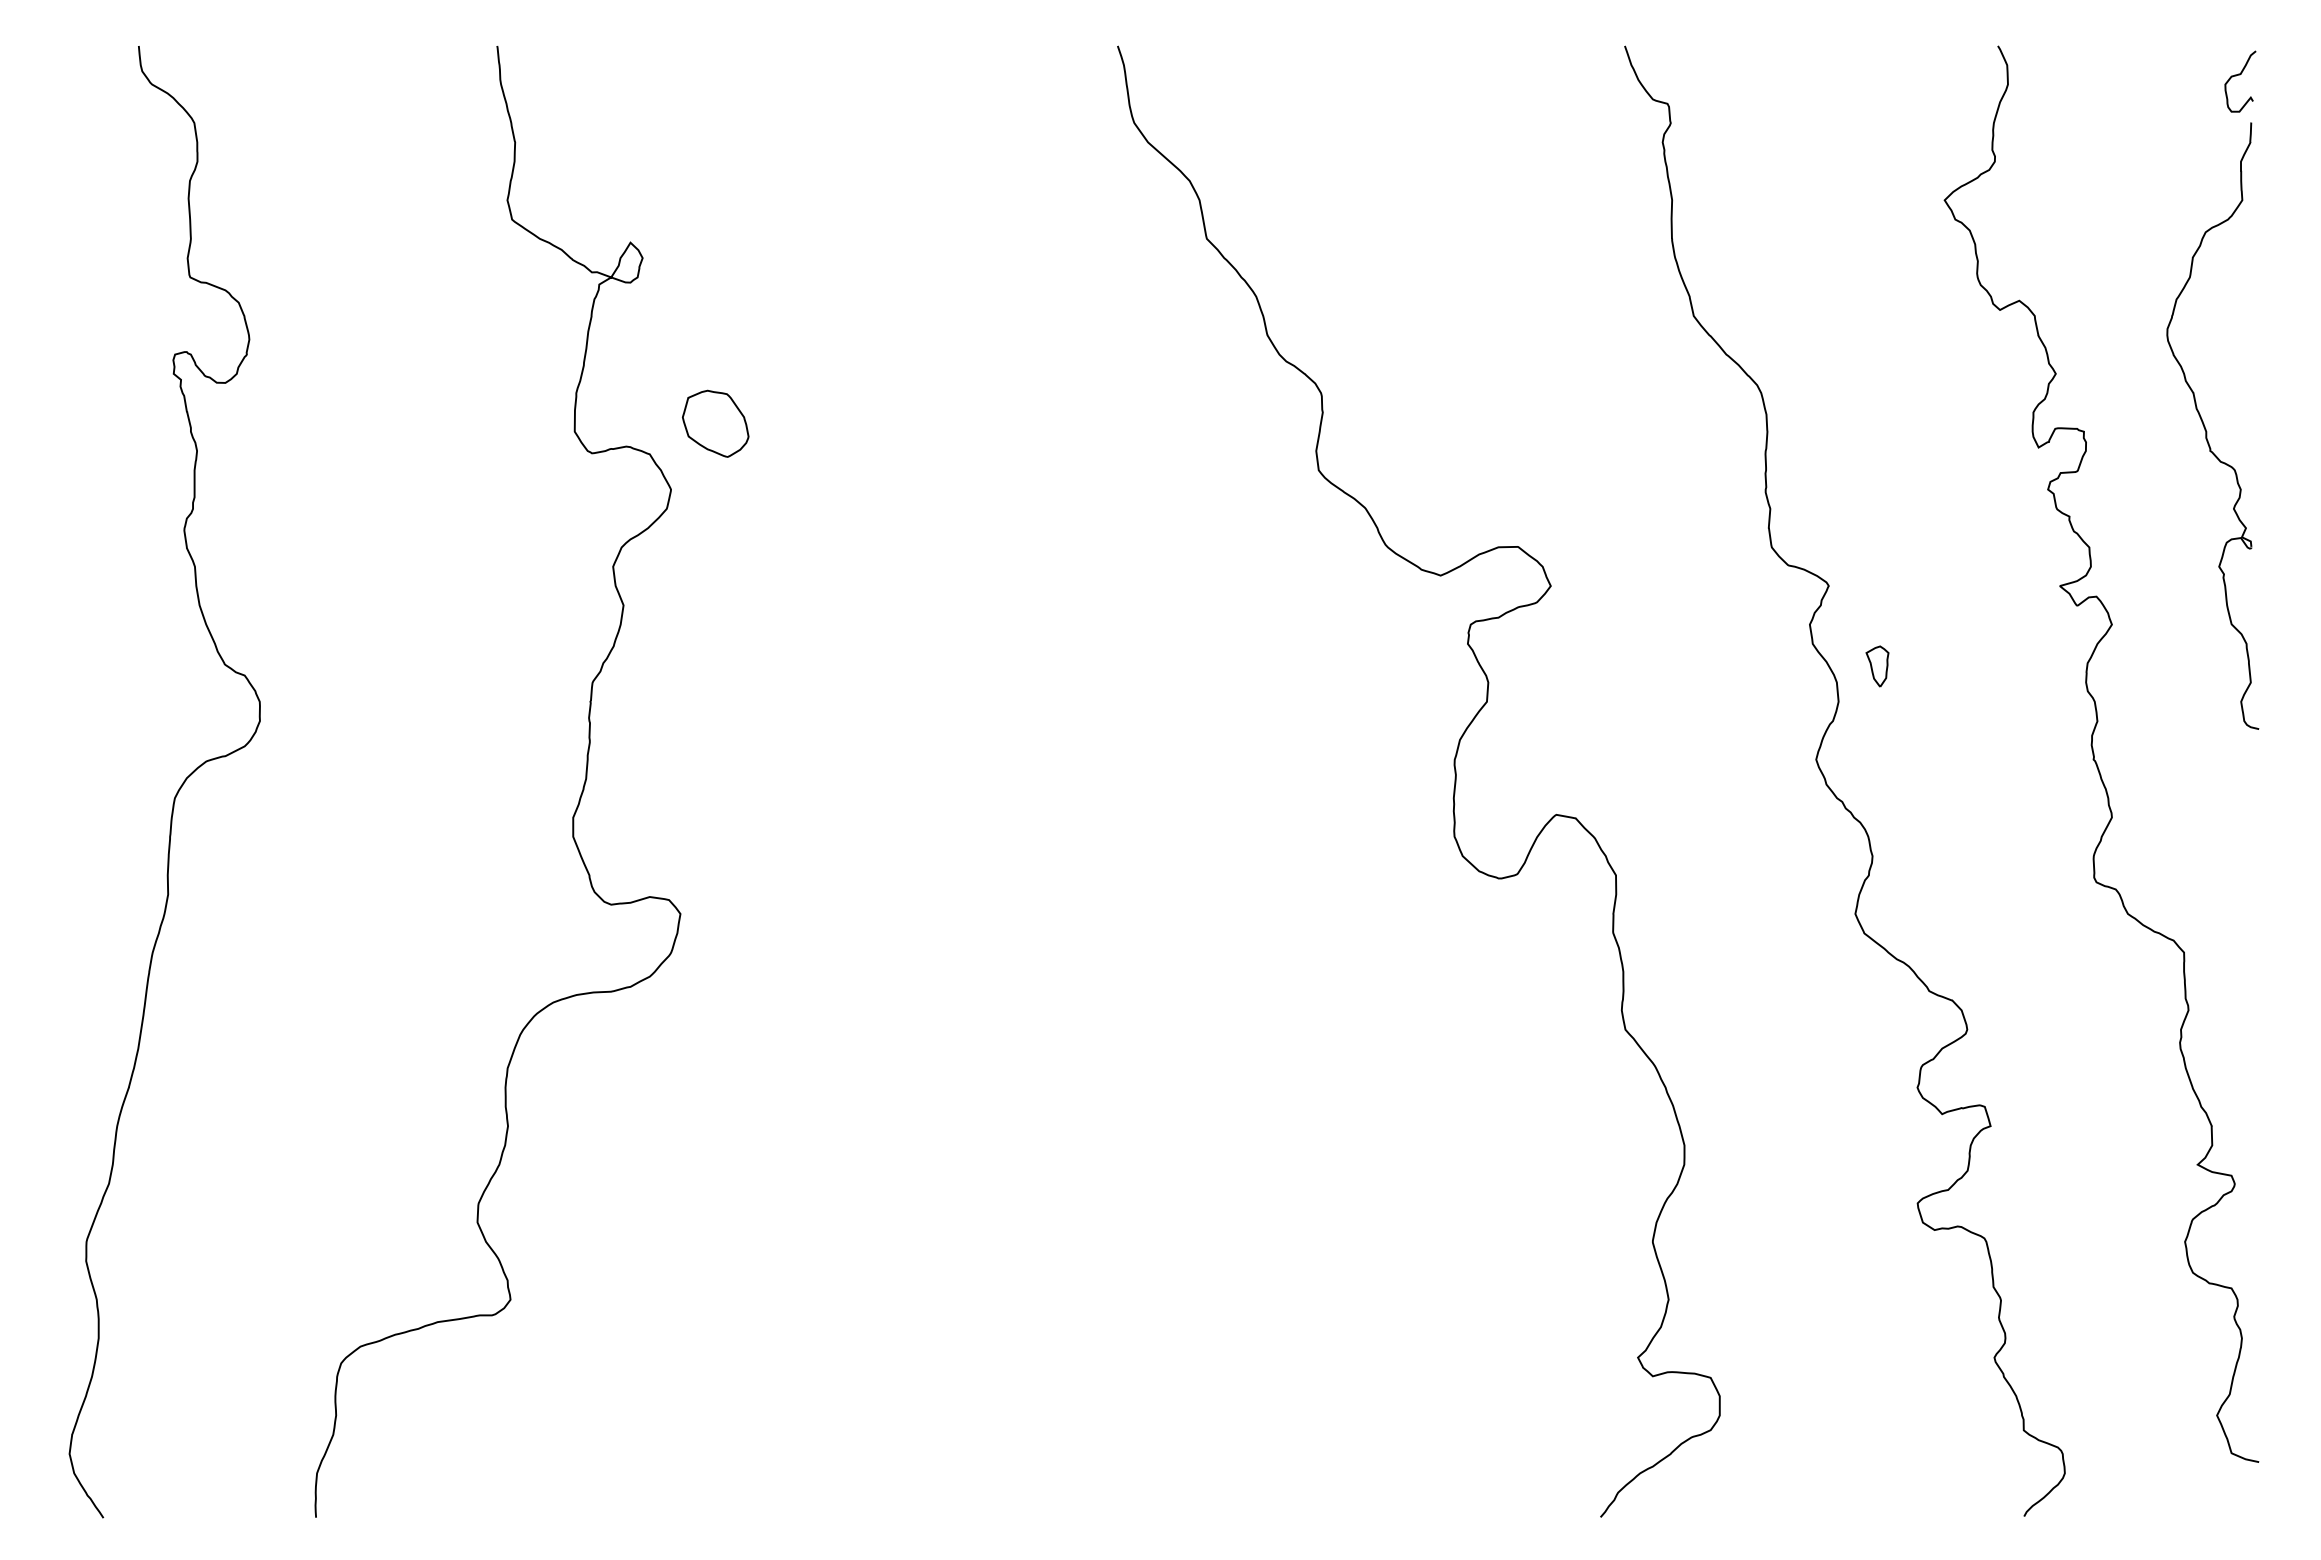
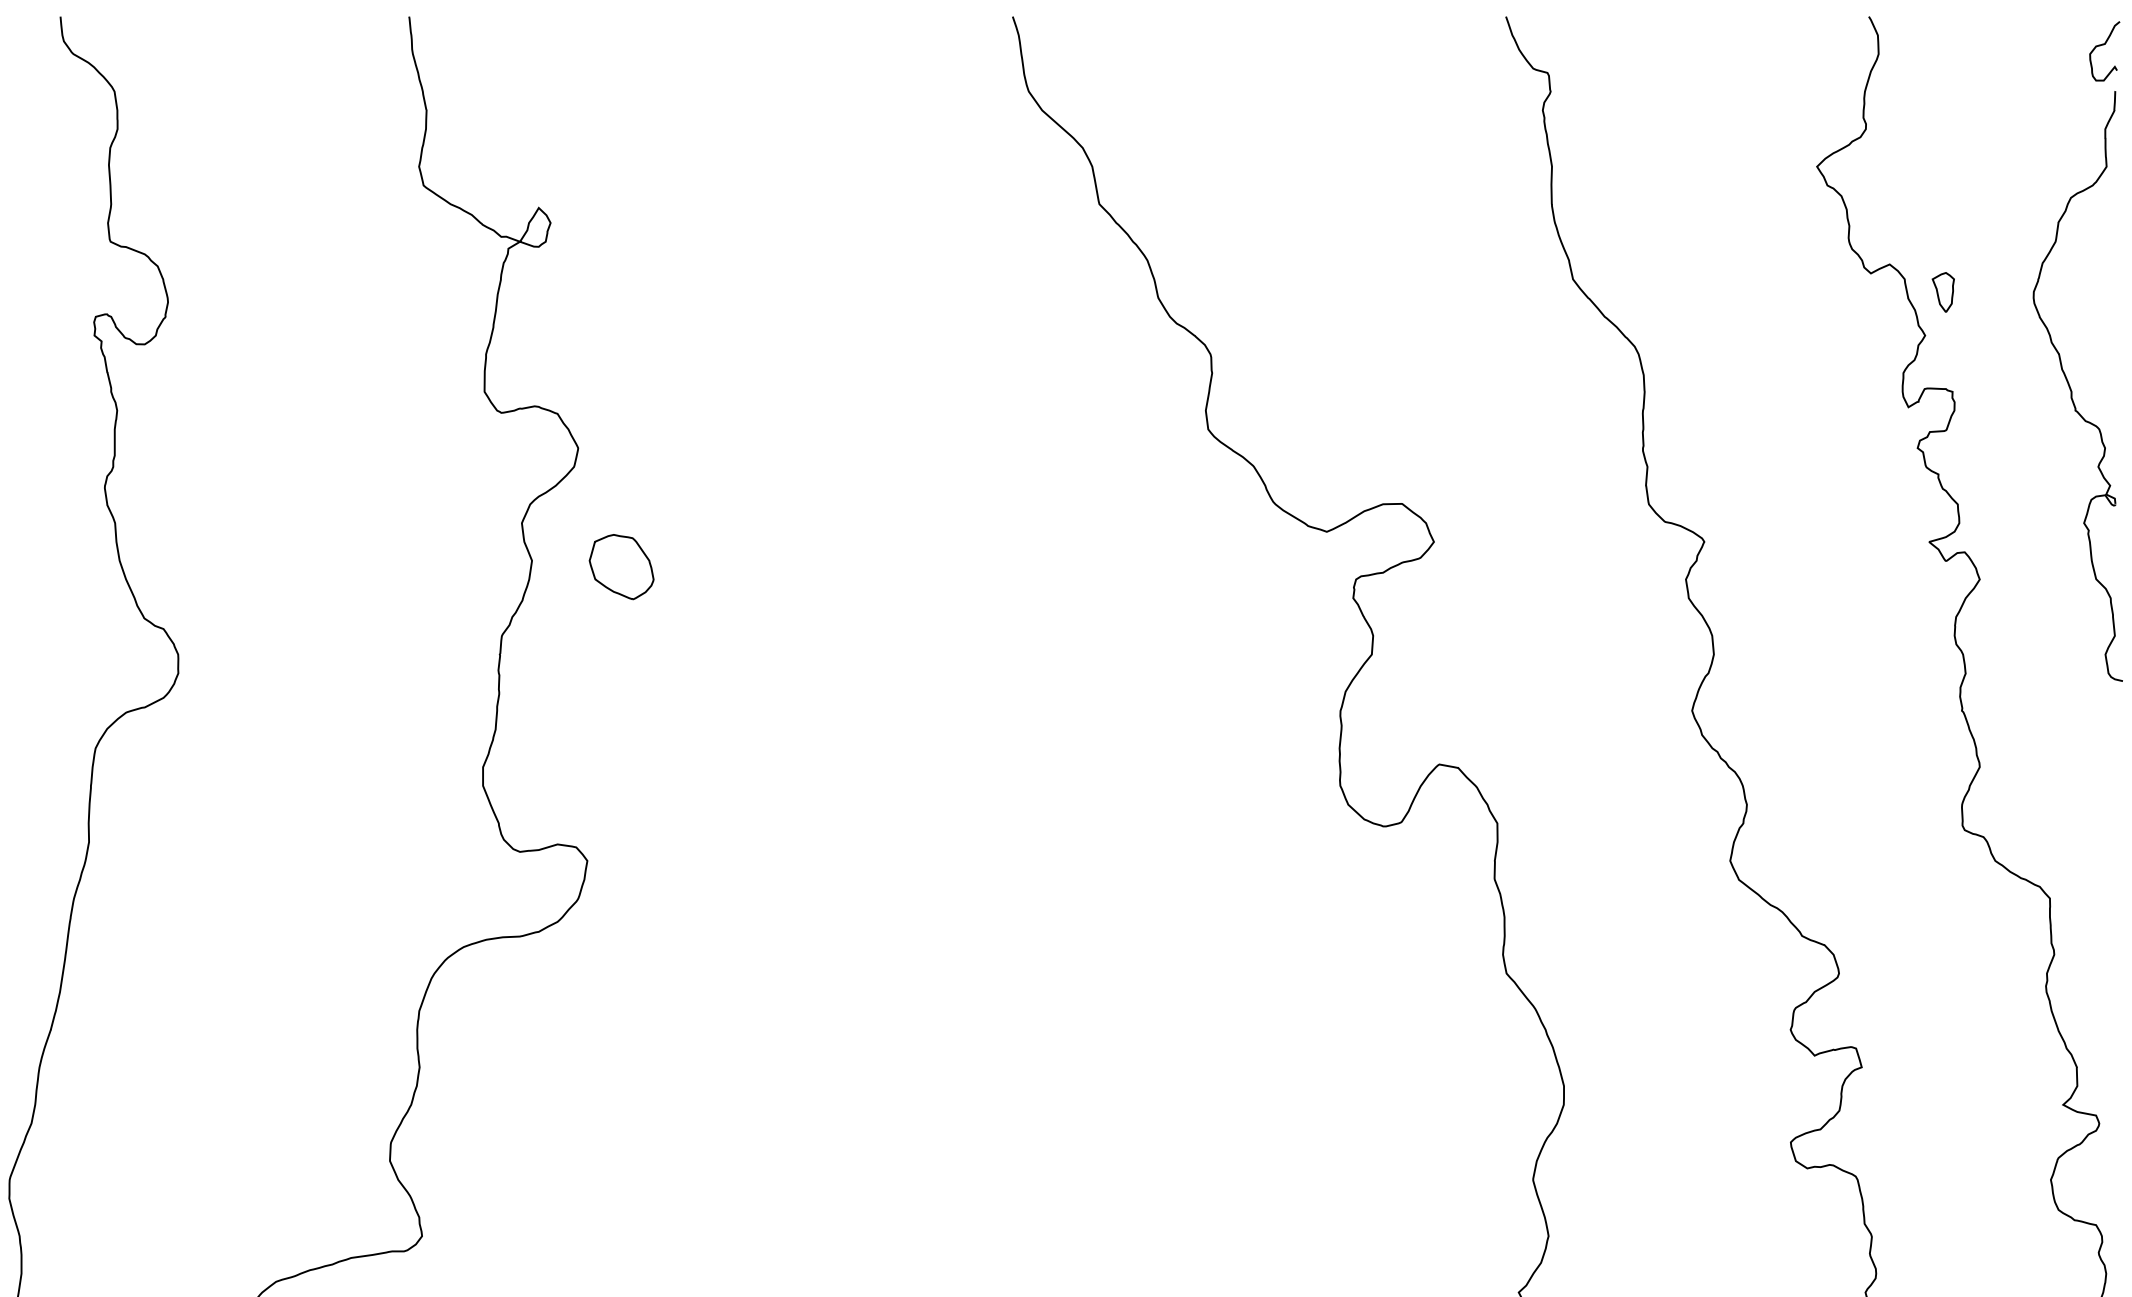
part: (715, 423) -> (621, 566), moved
part: (1877, 666) -> (1943, 292), moved

